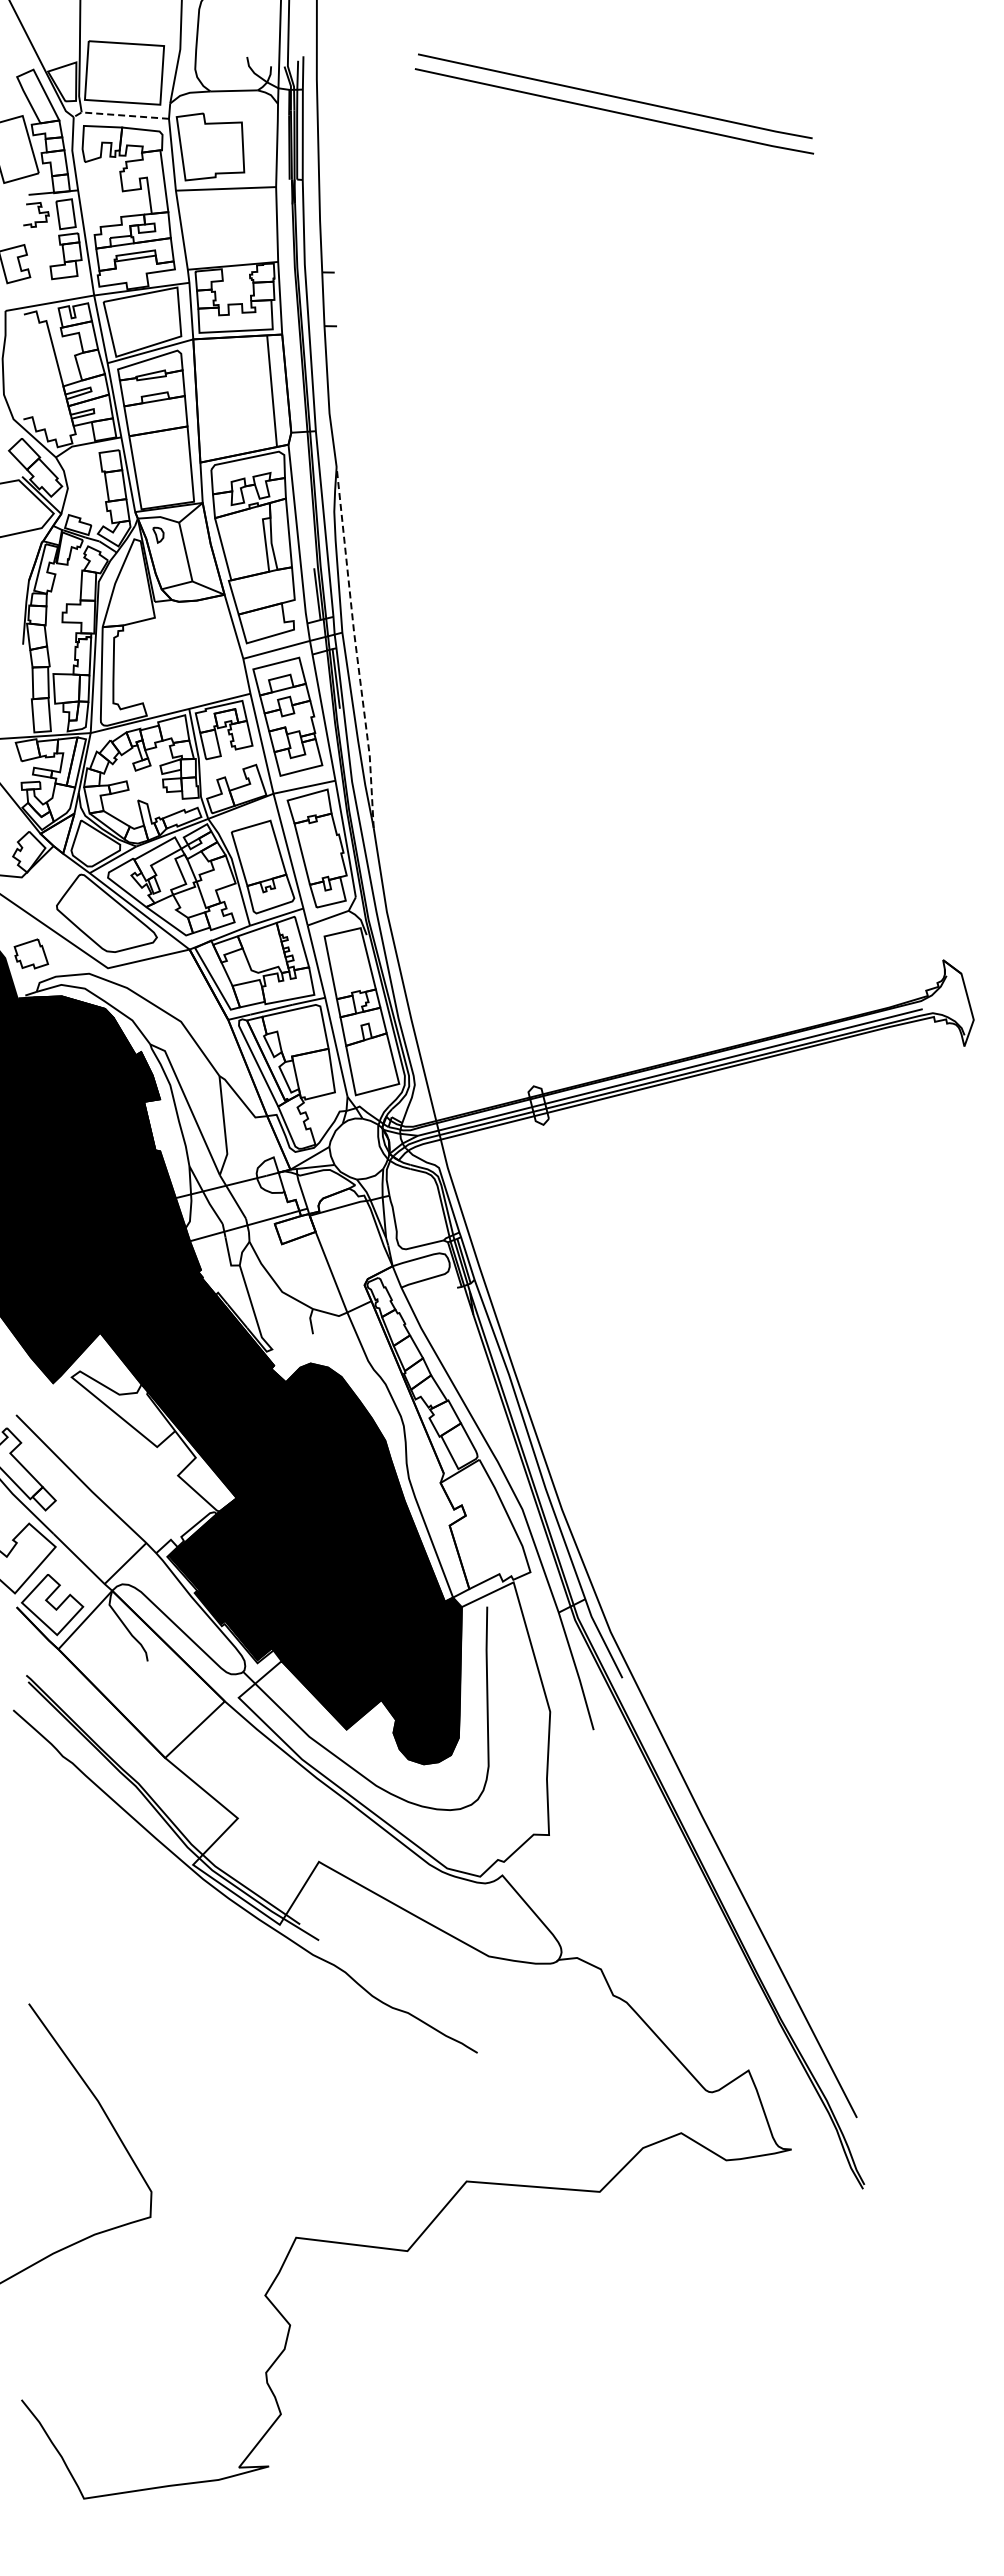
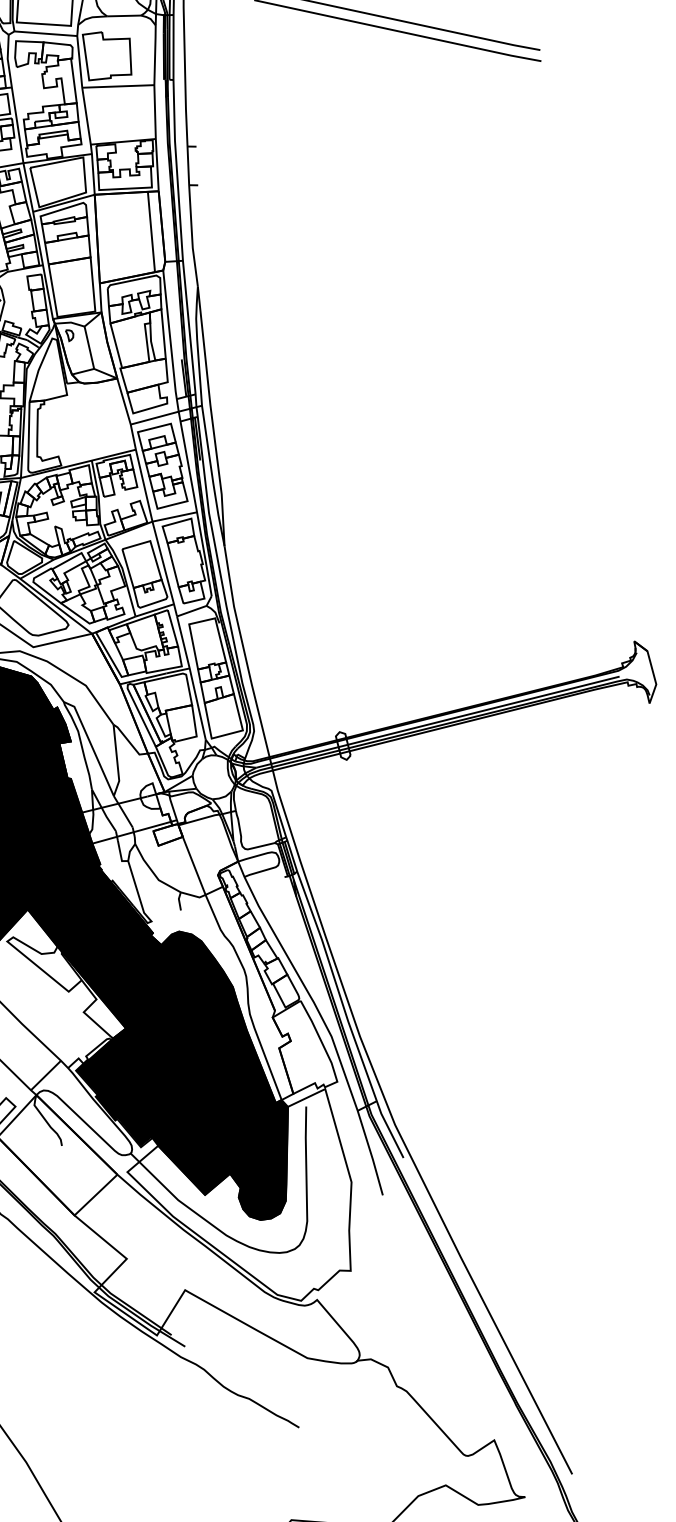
line: (119, 115) -> (41, 33), dashed -> solid
line: (356, 647) -> (212, 416), dashed -> solid

